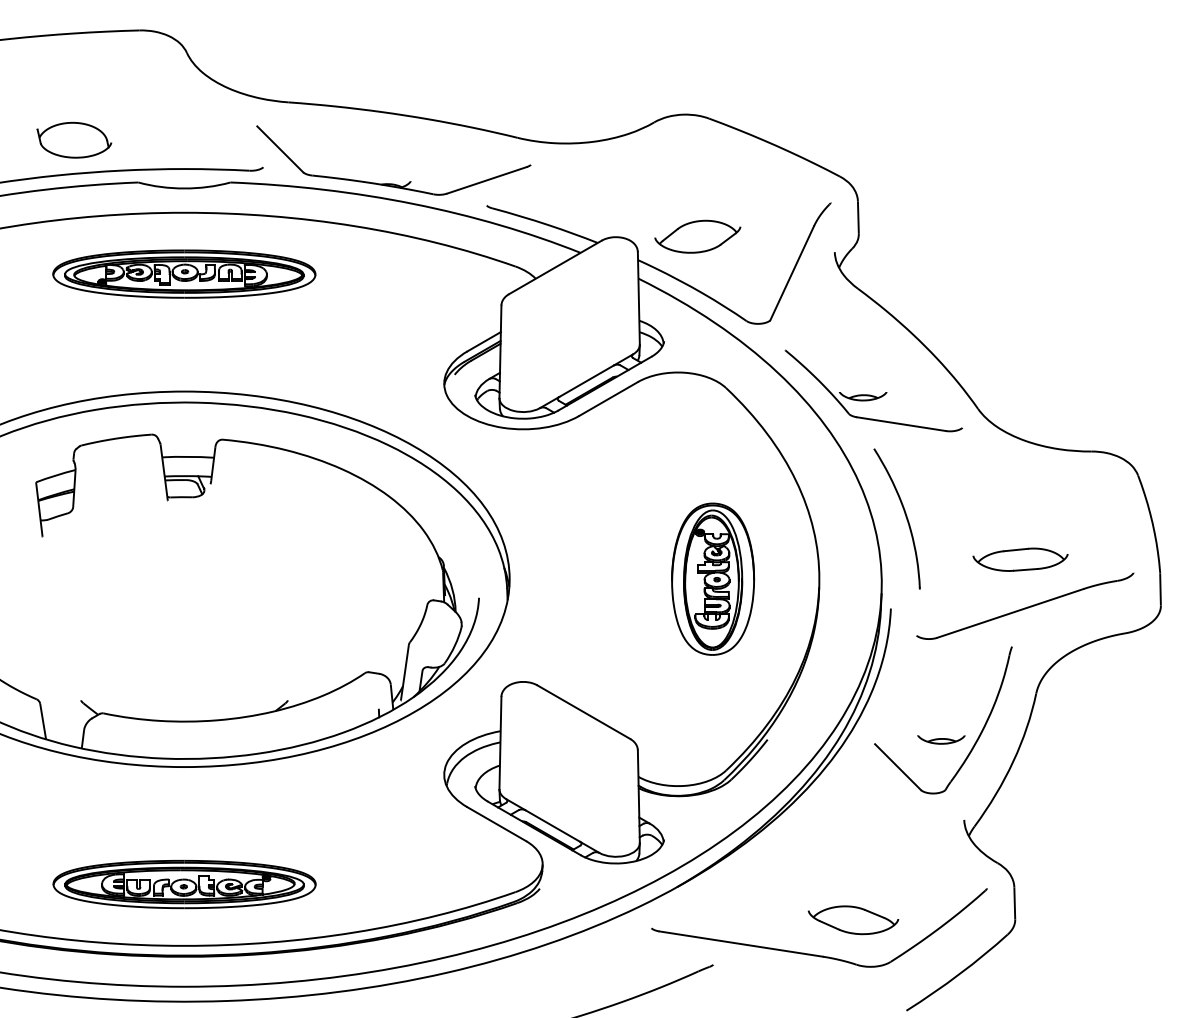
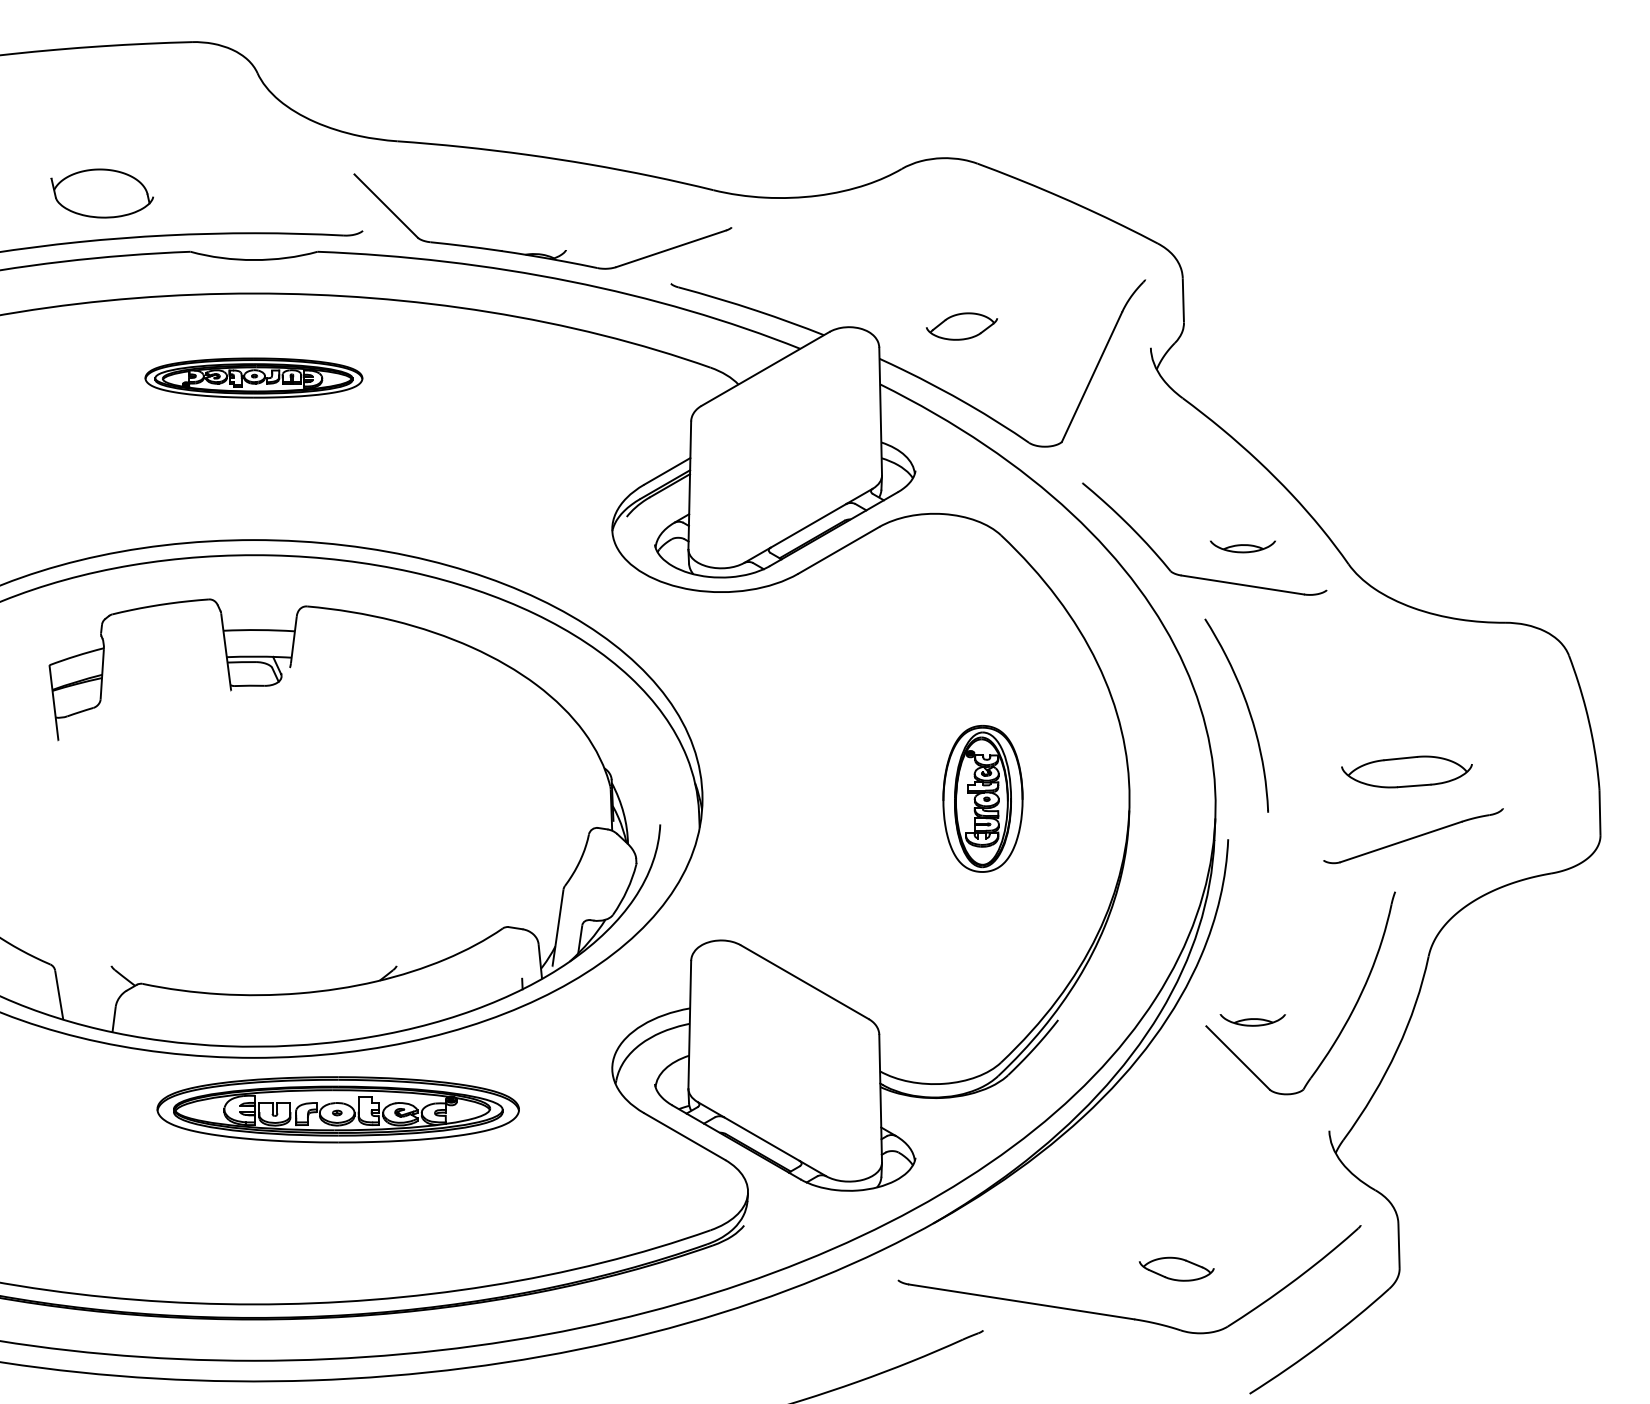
part: (697, 236) -> (961, 326), size x0.6
part: (184, 273) -> (253, 377), size x0.6
part: (862, 396) -> (1242, 546), moved
part: (712, 578) -> (982, 798), size x0.7
part: (1025, 605) -> (1413, 835), size x0.6
part: (941, 739) -> (1252, 1020), moved
part: (184, 884) -> (337, 1109), moved
part: (853, 920) -> (1176, 1269), size x0.6

